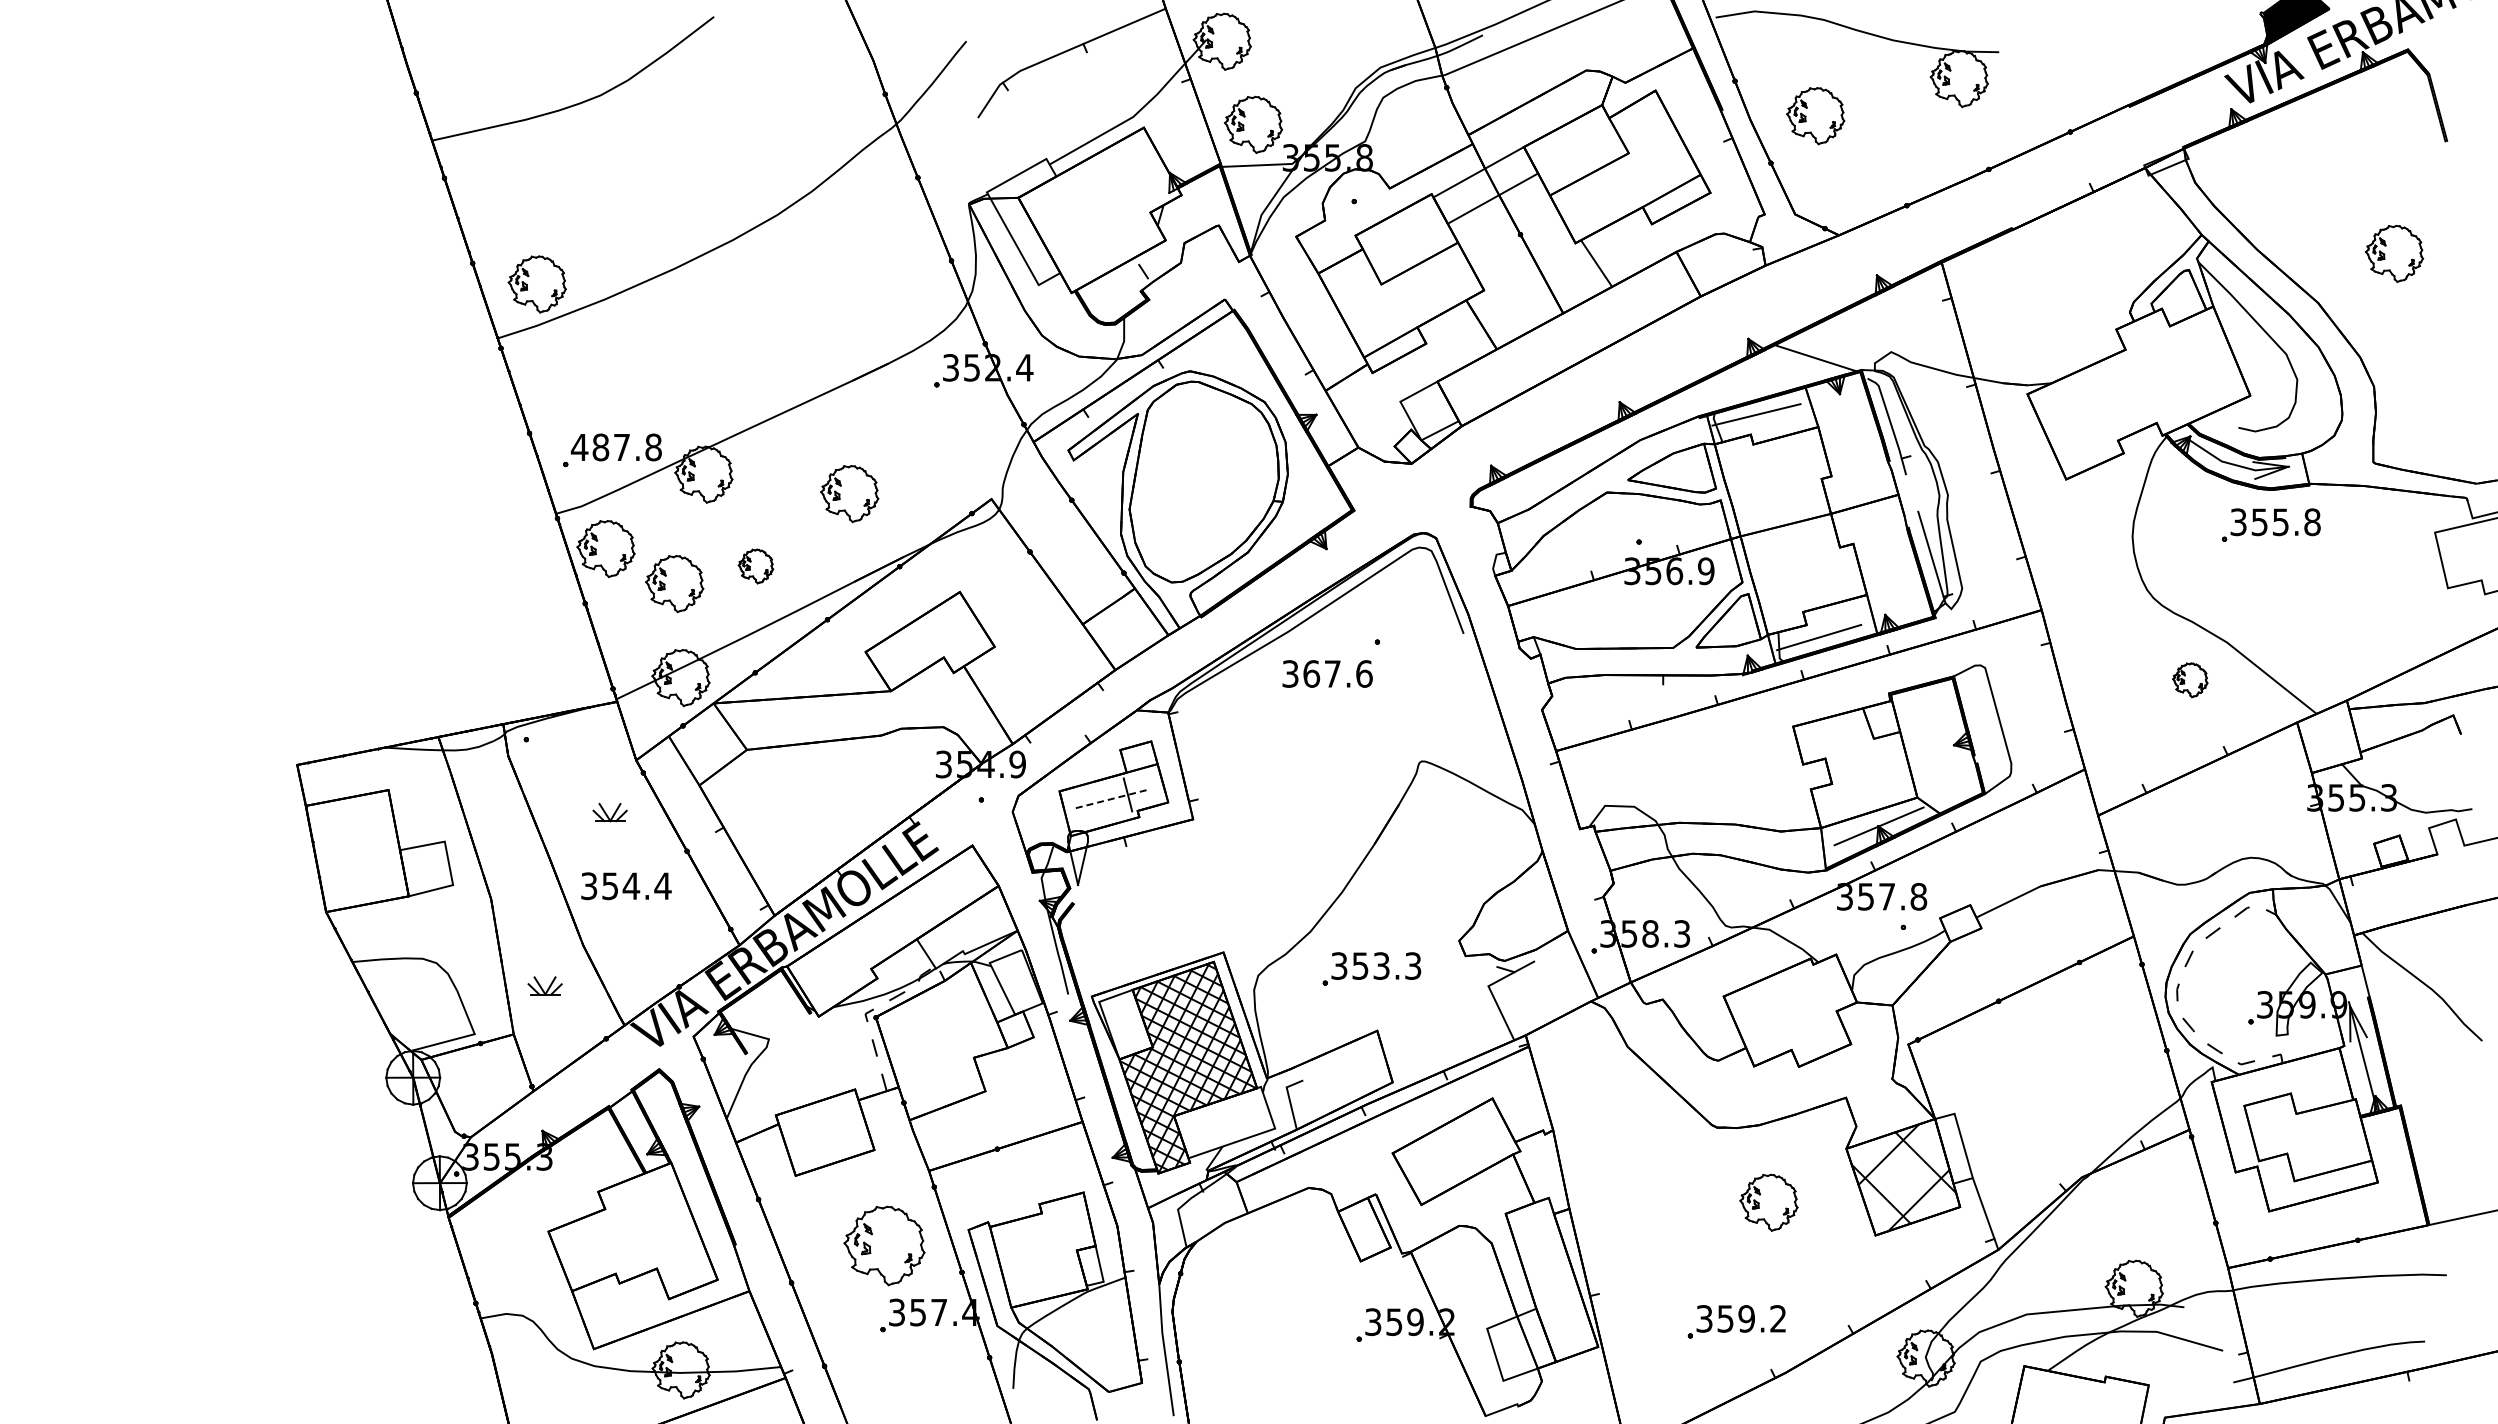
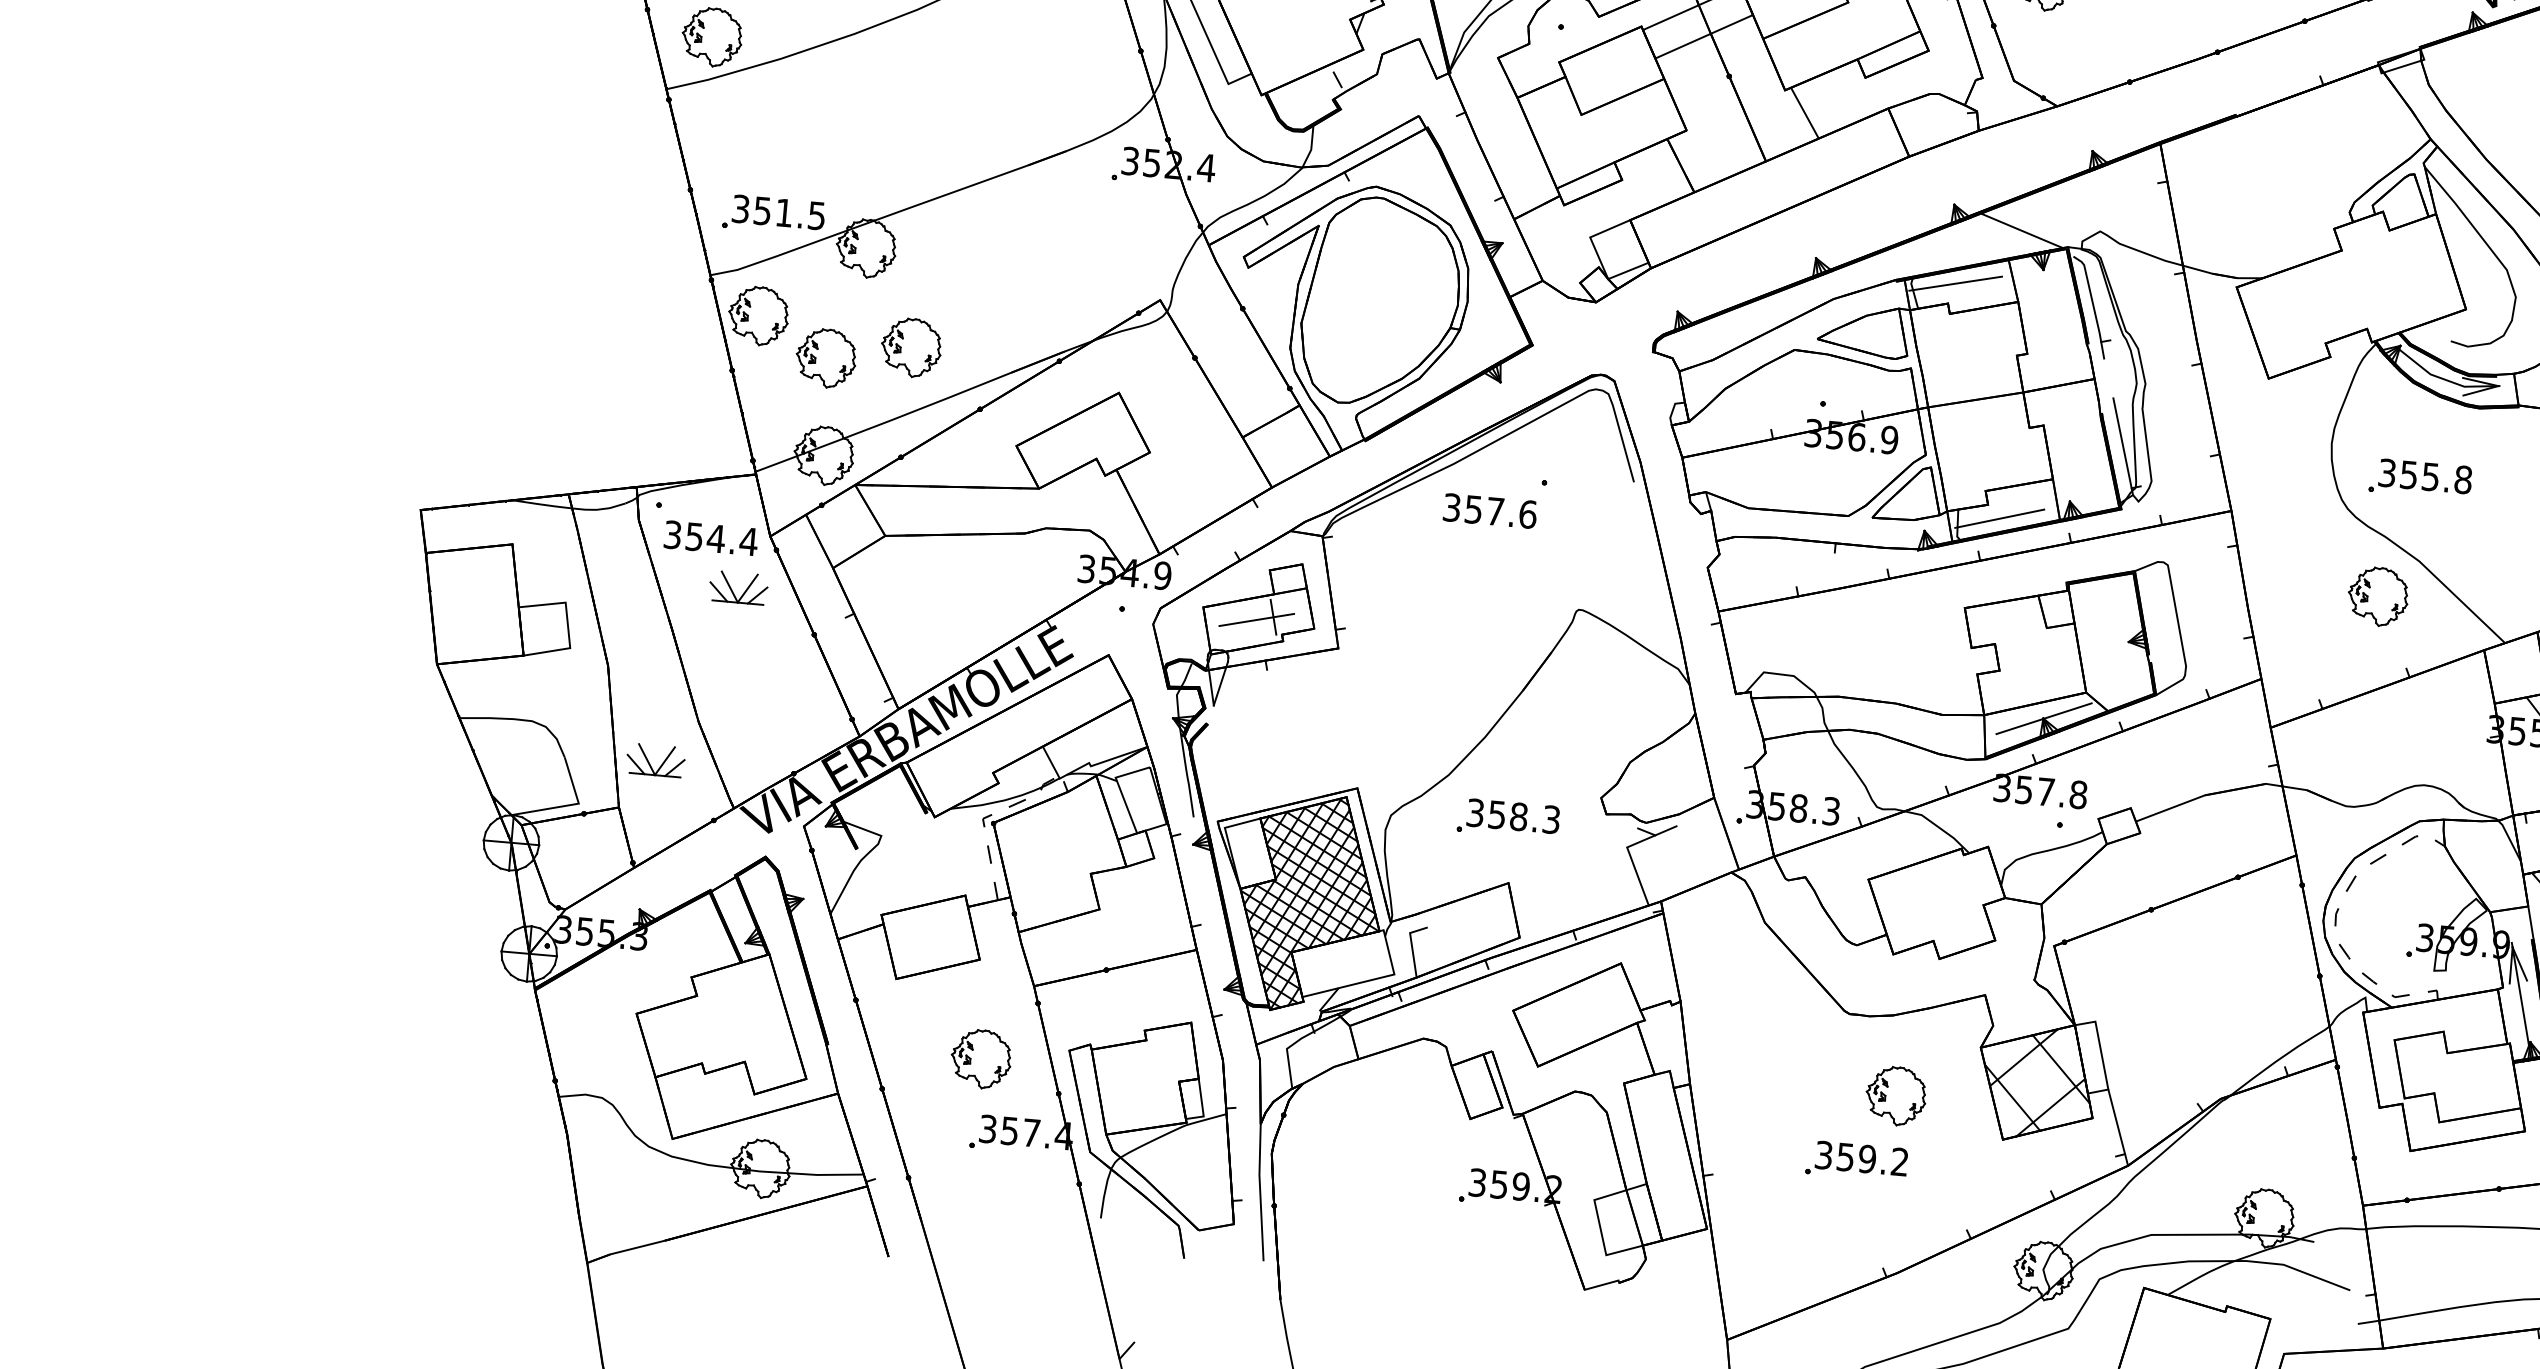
text: (616, 447) -> (778, 212), 487.8 -> 351.5
part: (849, 494) -> (1014, 282), removed
part: (2271, 524) -> (2420, 478), moved
part: (755, 566) -> (910, 347), size x1.67
text: (1311, 673) -> (1473, 509), 367.6 -> 357.6
part: (2189, 680) -> (2377, 597), size x1.67
line: (1112, 798) -> (1257, 619), dashed -> solid
part: (609, 812) -> (737, 587), size x1.67
text: (626, 886) -> (711, 538), moved
text: (1381, 965) -> (1518, 816), 353.3 -> 358.3
part: (544, 985) -> (655, 759), size x1.67
part: (883, 1245) -> (980, 1058), size x0.71
part: (1736, 1321) -> (1856, 1160), moved

